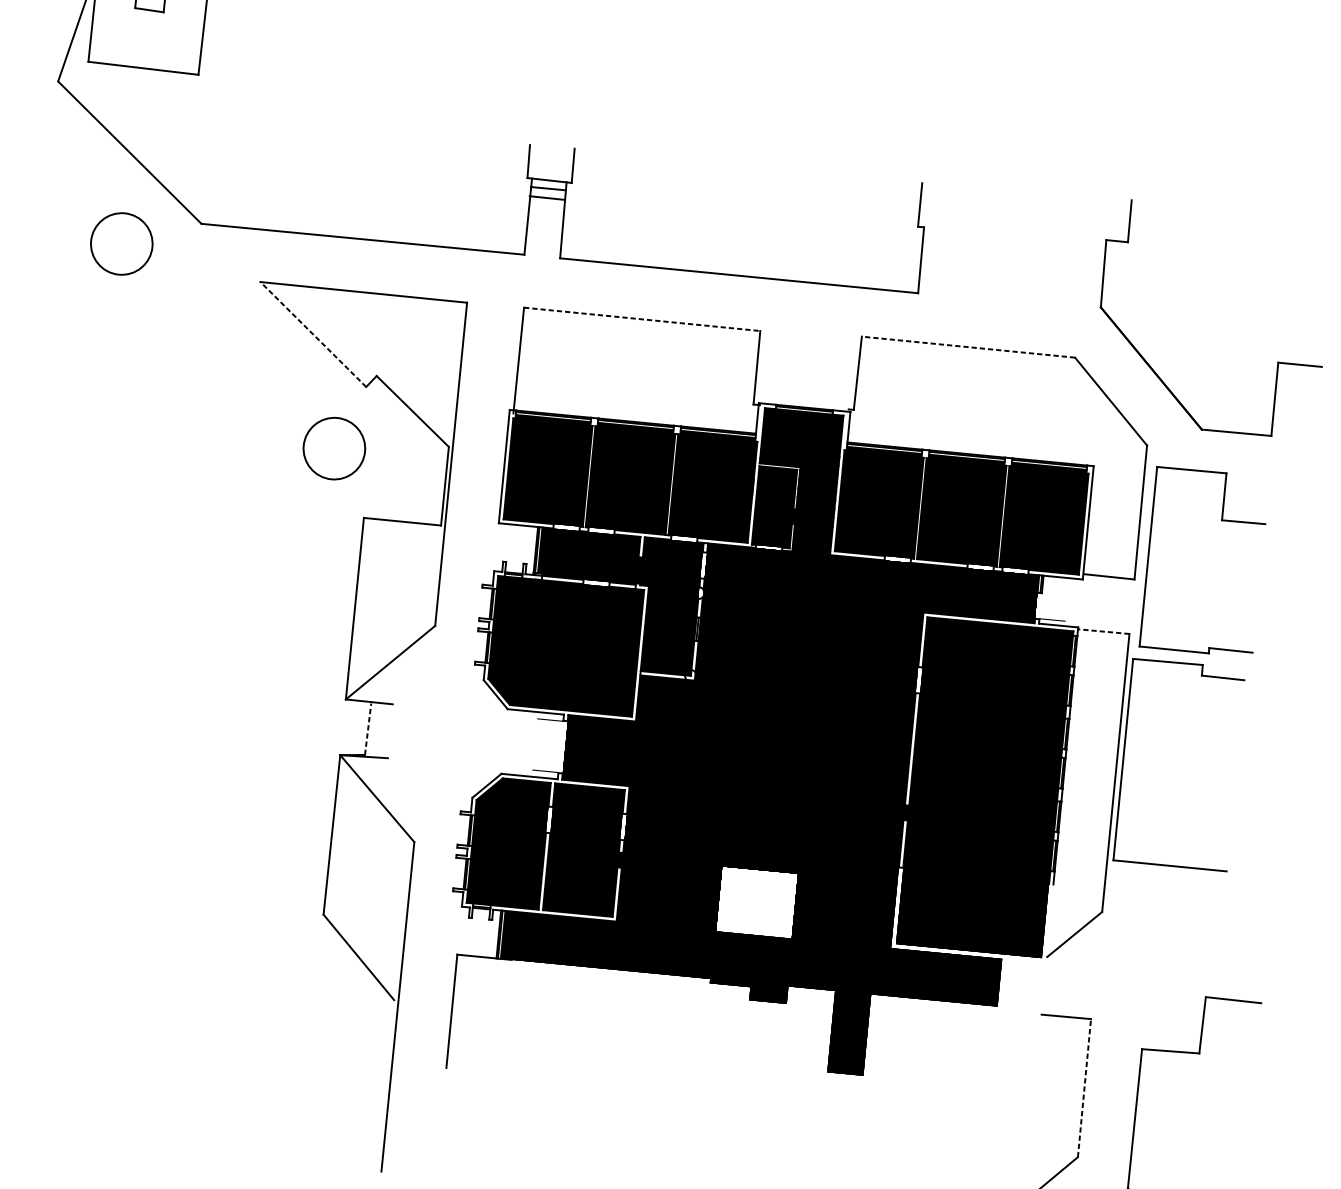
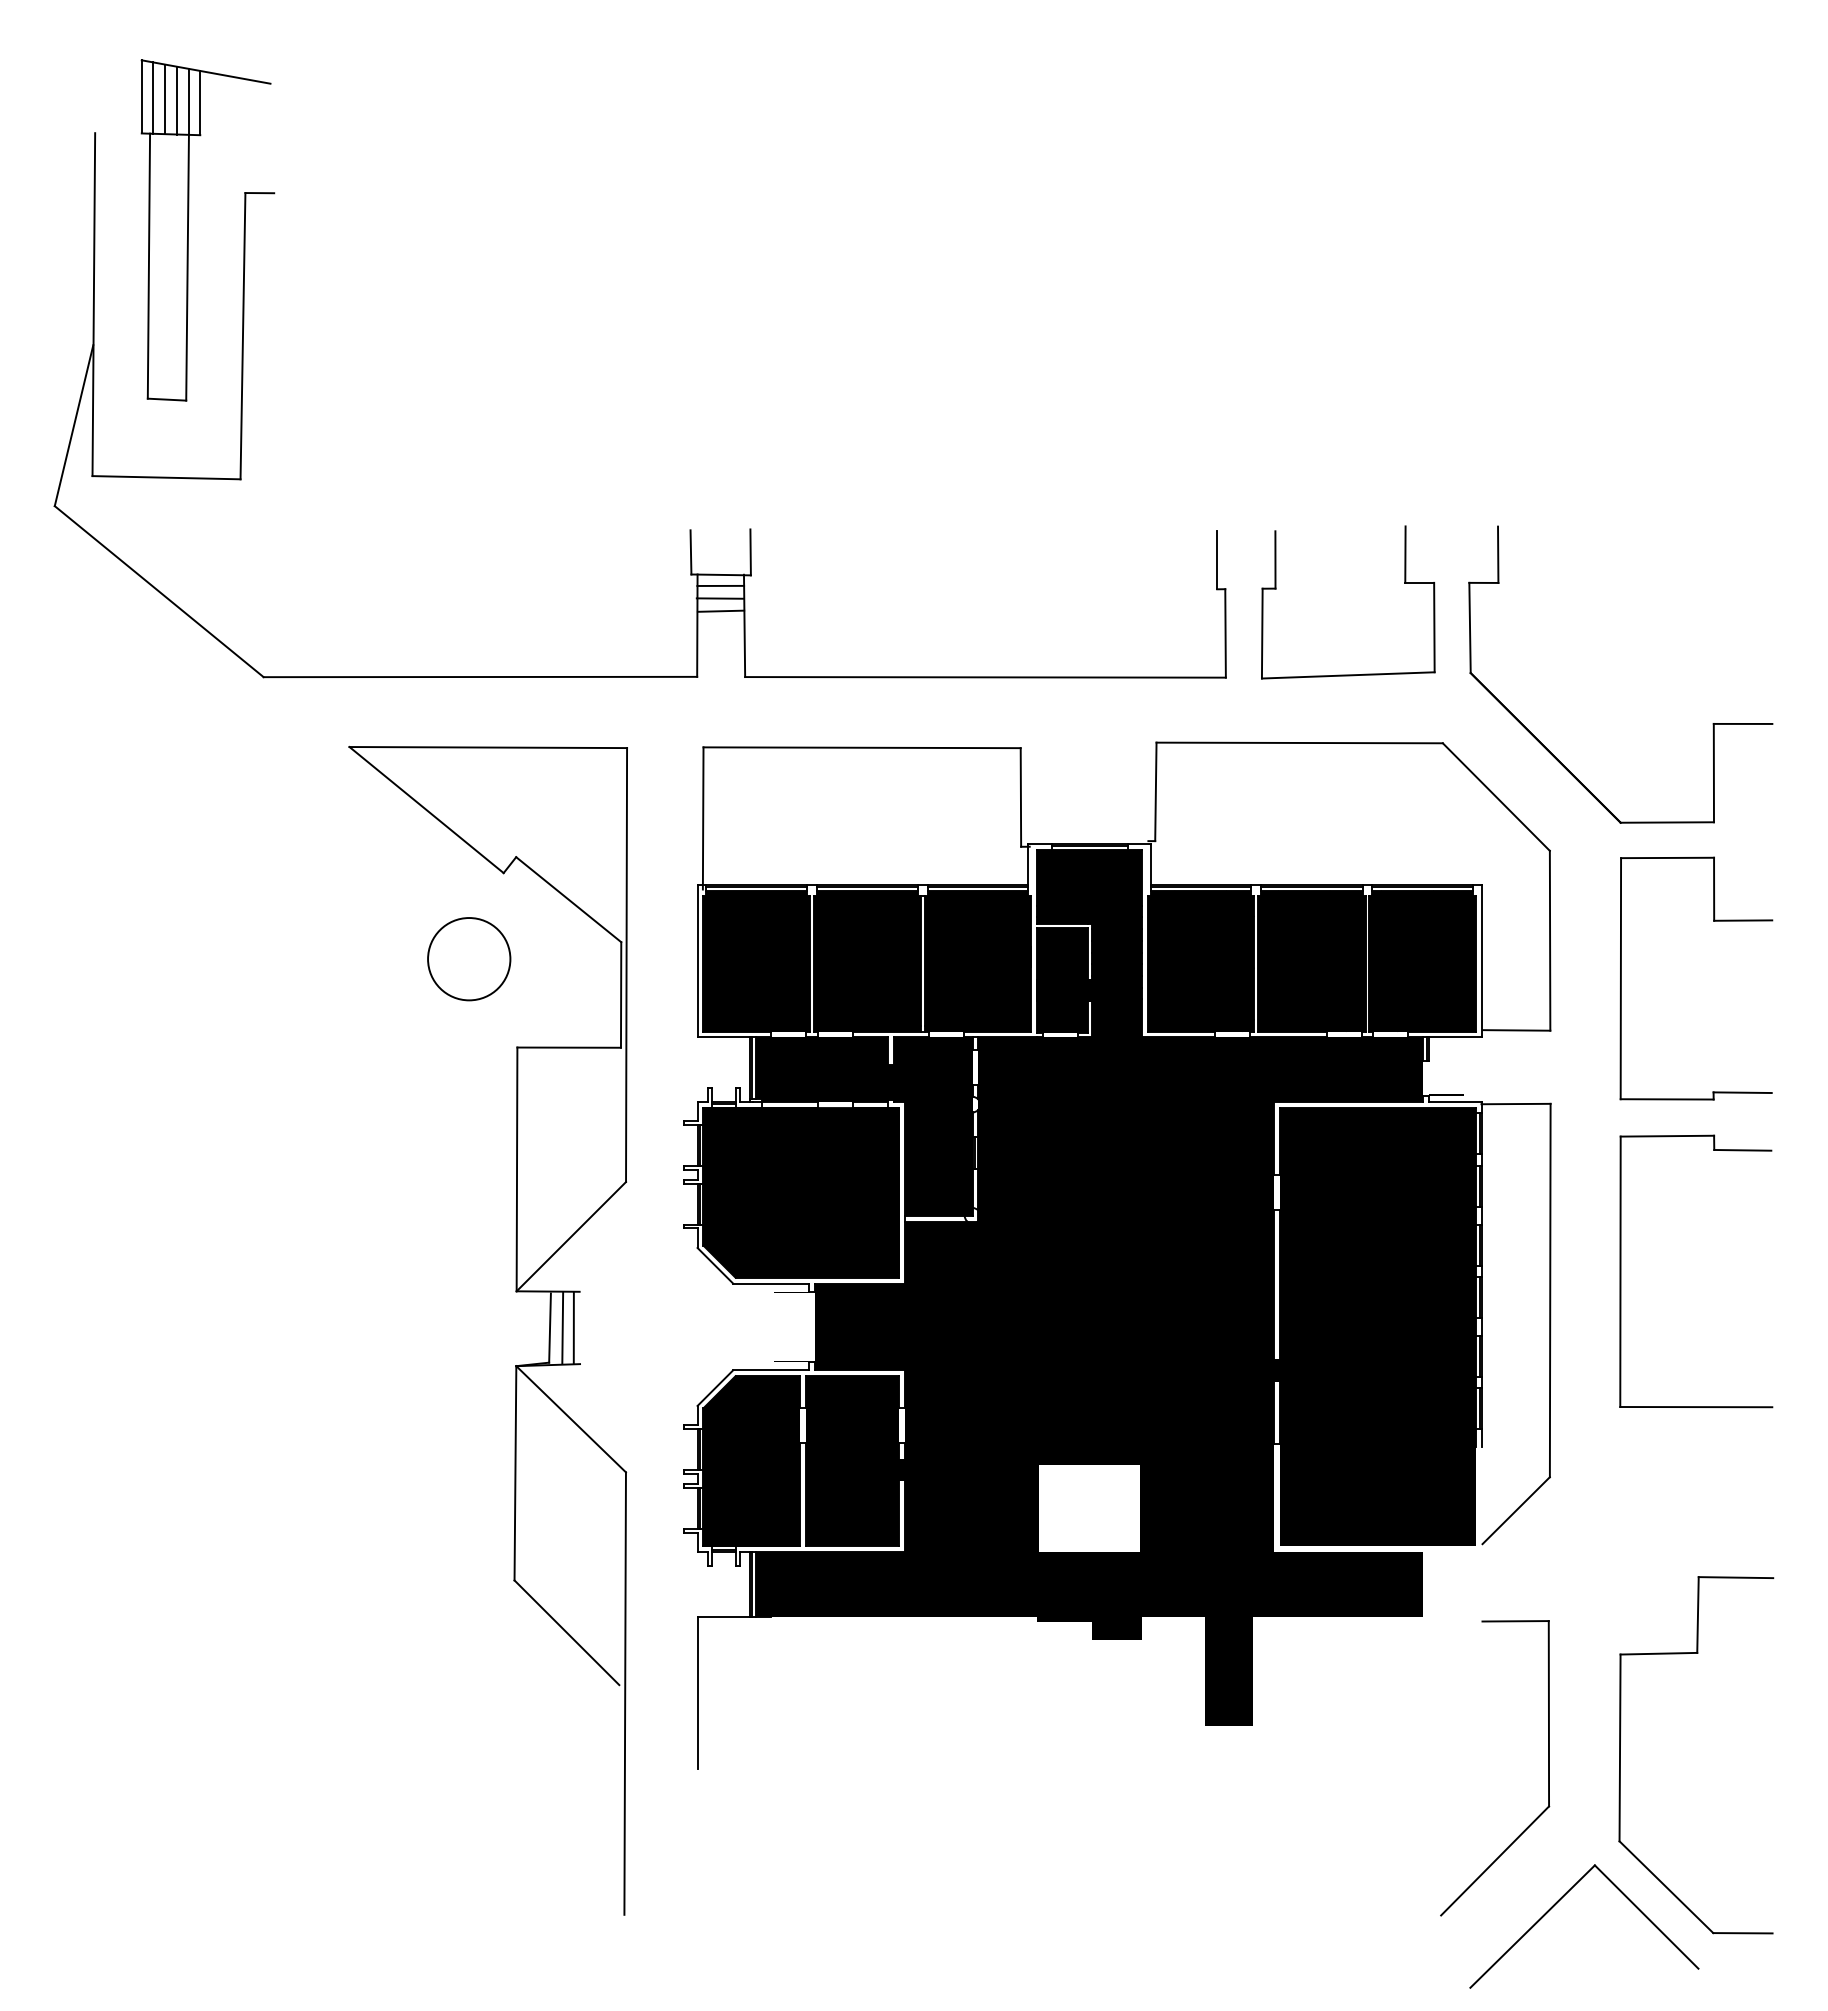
line: (546, 206) -> (720, 610), added
part: (1057, 235) -> (1404, 583), added
circle: (121, 244) -> (160, 714), removed
line: (642, 319) -> (862, 747), dashed -> solid
line: (313, 334) -> (426, 810), dashed -> solid
line: (968, 346) -> (1299, 742), dashed -> solid
part: (1221, 520) -> (1713, 921), moved
line: (1104, 632) -> (1516, 1104), dashed -> solid
line: (368, 729) -> (550, 1328), dashed -> solid
line: (377, 729) -> (562, 1327), added
line: (385, 730) -> (573, 1327), added
part: (1124, 759) -> (1621, 1271), moved
line: (1084, 1087) -> (1548, 1713), dashed -> solid

